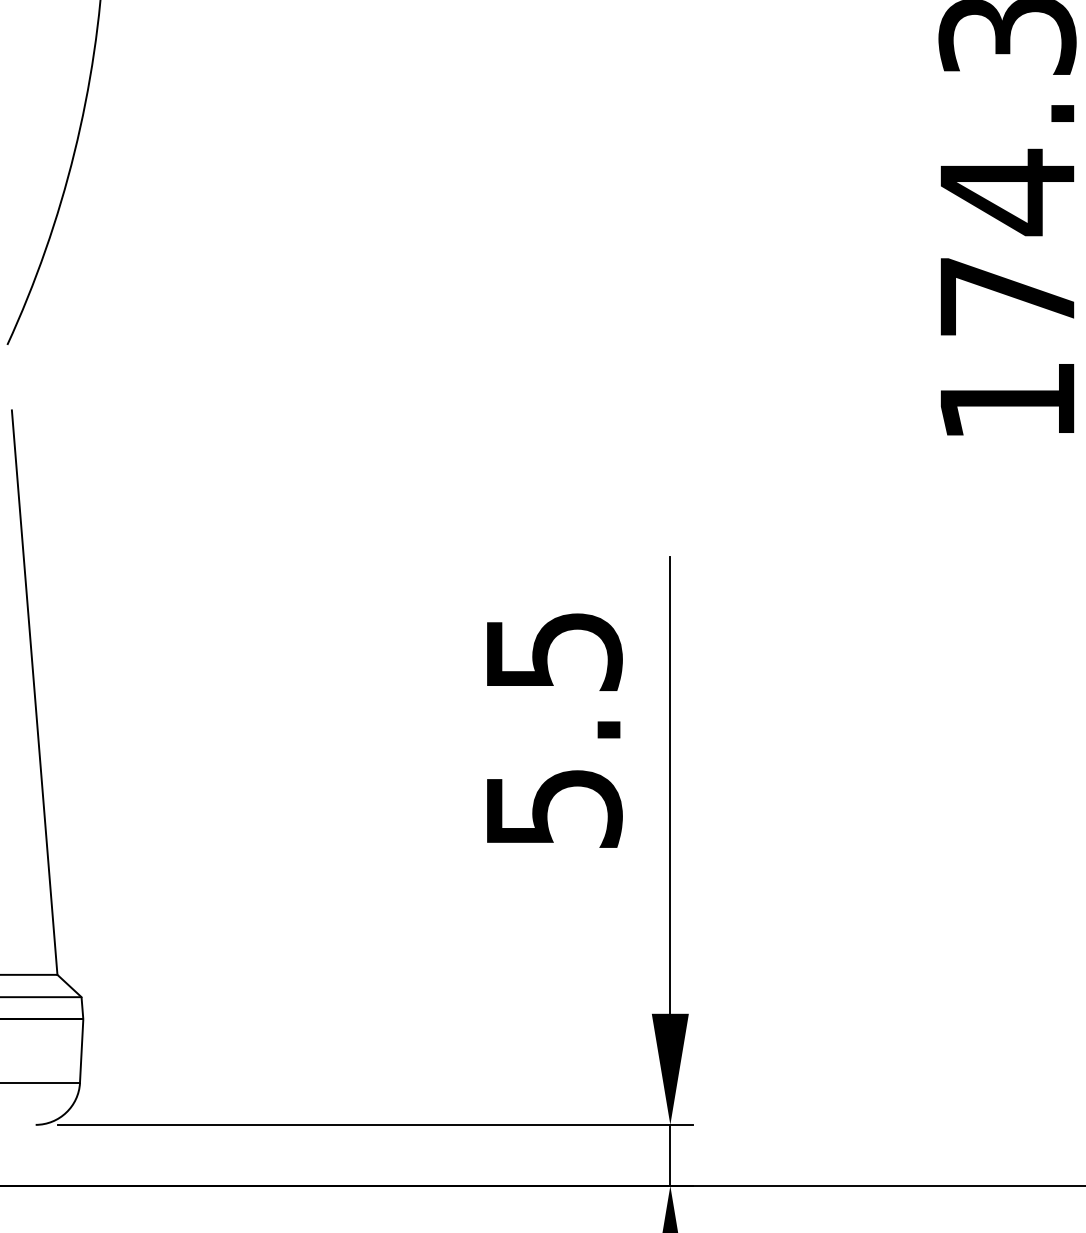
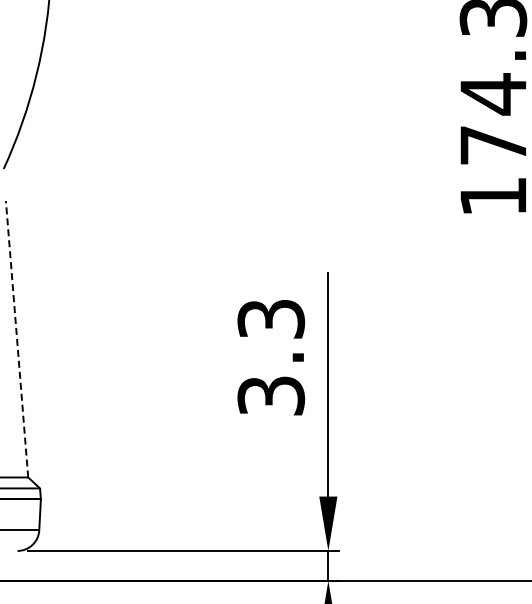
line: (35, 693) -> (17, 339), solid -> dashed
text: (552, 729) -> (270, 357), 5.5 -> 3.3

